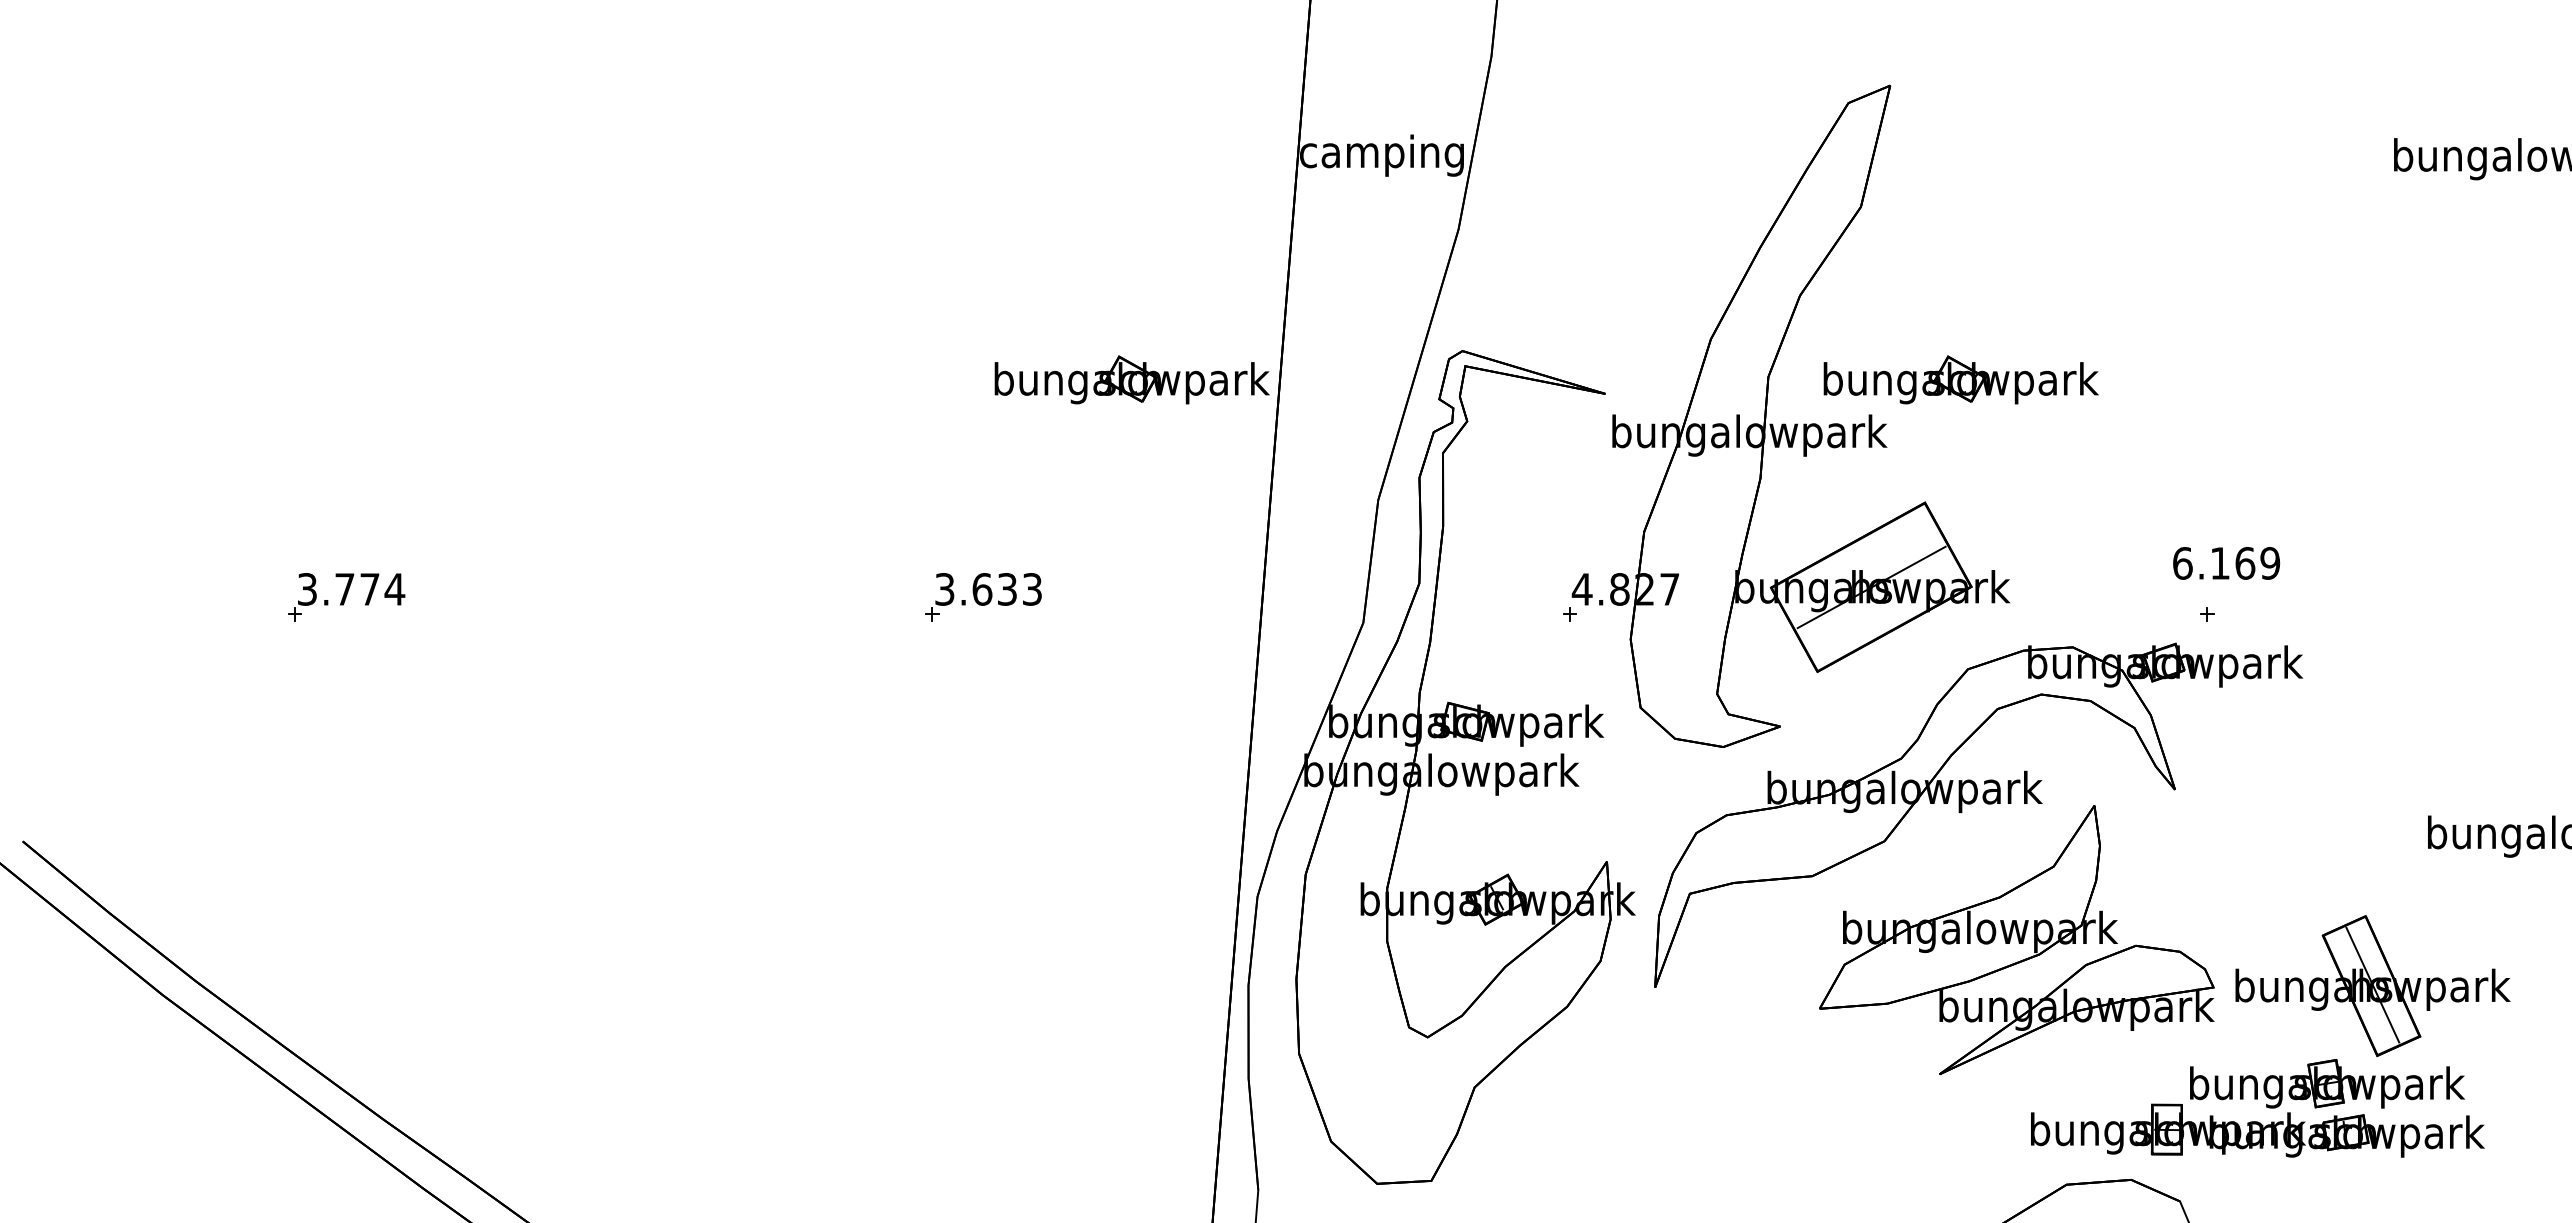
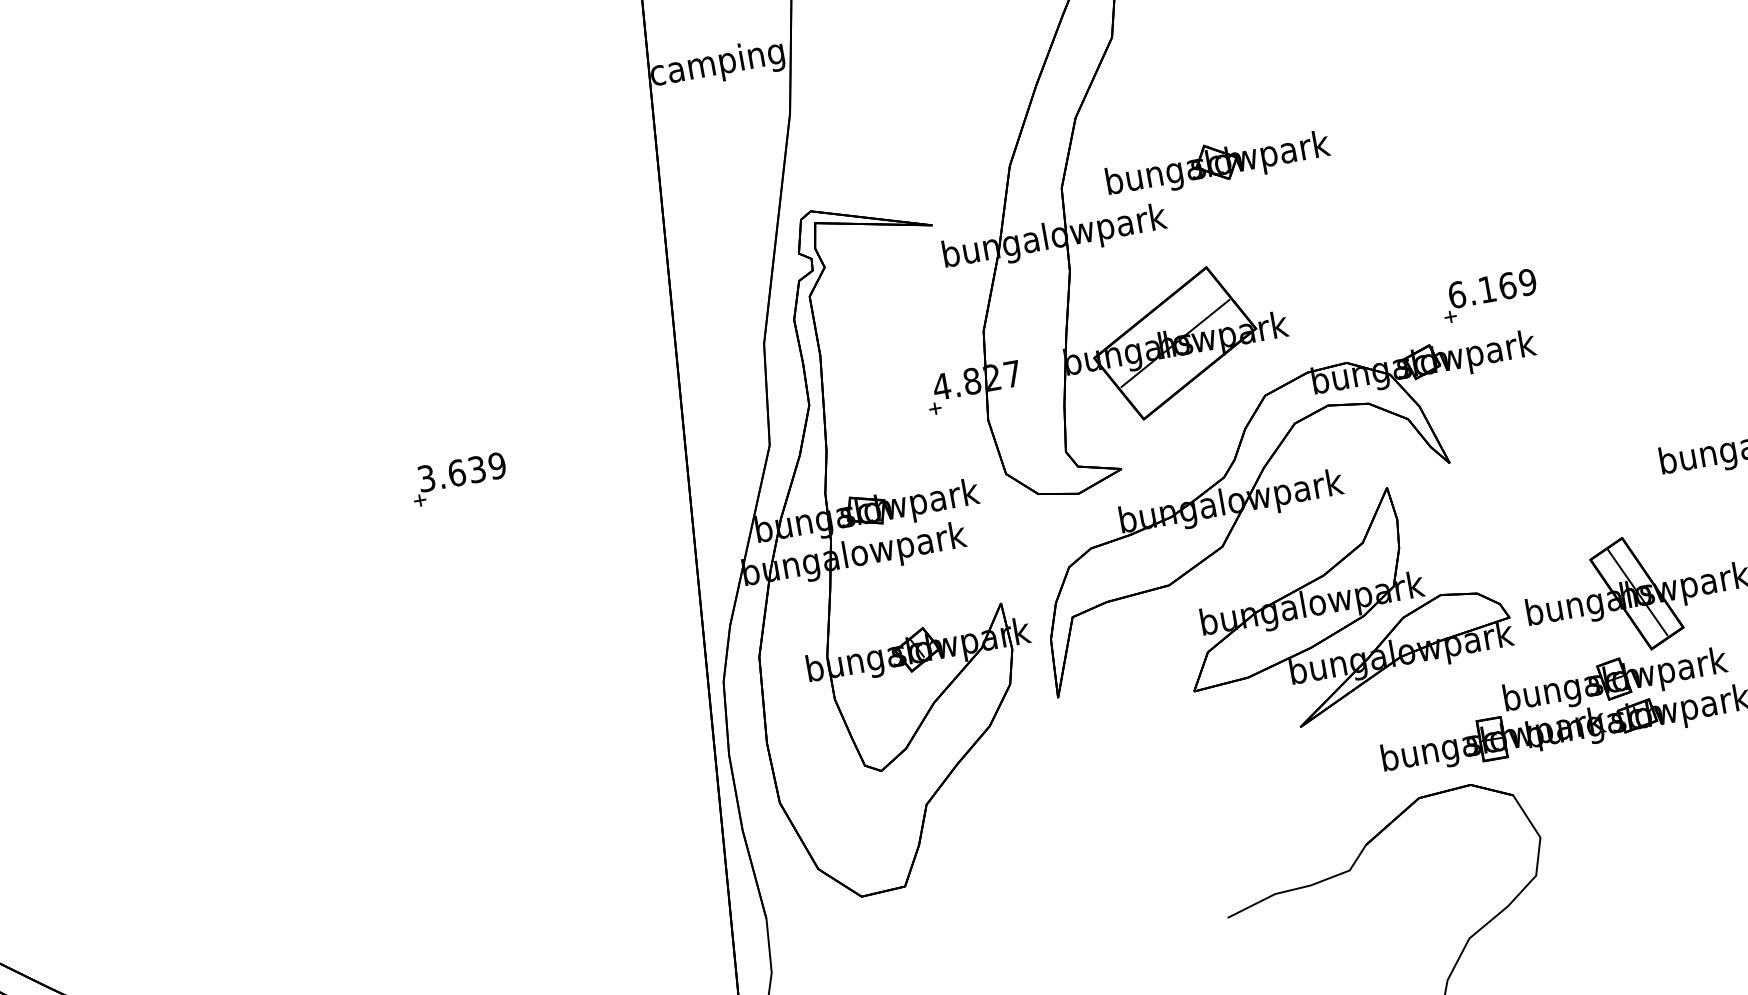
part: (1131, 379) -> (547, 281), removed
text: (2226, 563) -> (1492, 288), moved
text: (1032, 589) -> (497, 465), 3.633 -> 3.639

